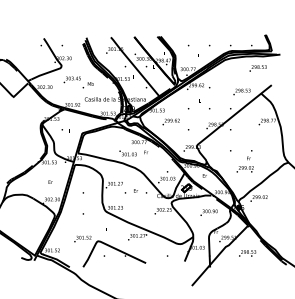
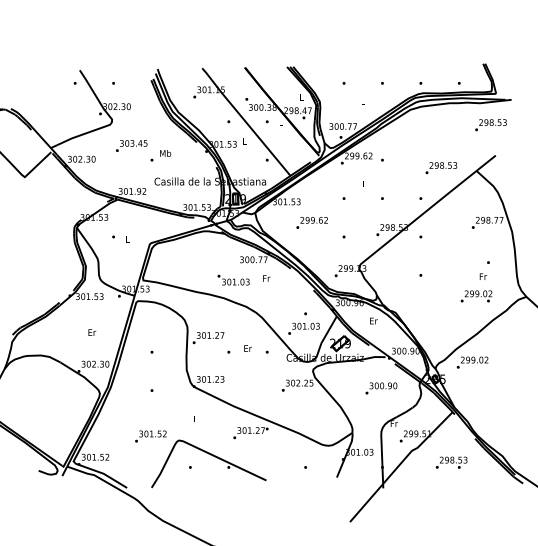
text: (257, 68) -> (489, 125), moved
text: (244, 161) -> (475, 282), moved

